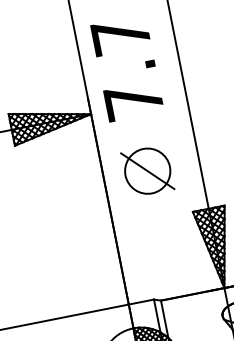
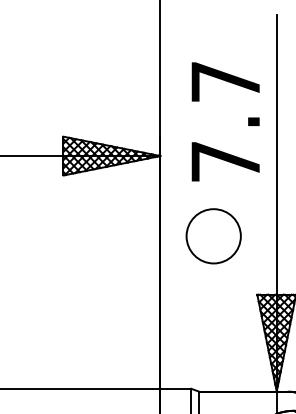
text: (127, 68) -> (225, 121), moved
line: (147, 171) -> (213, 236), removed

